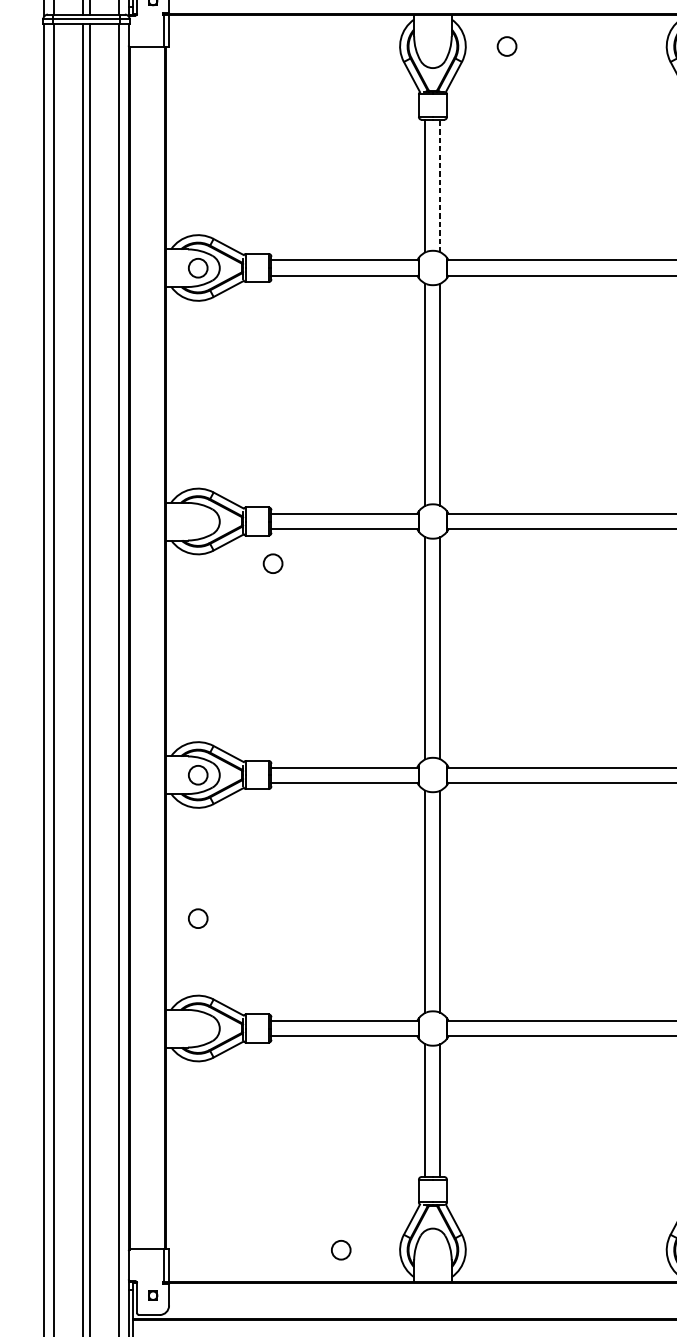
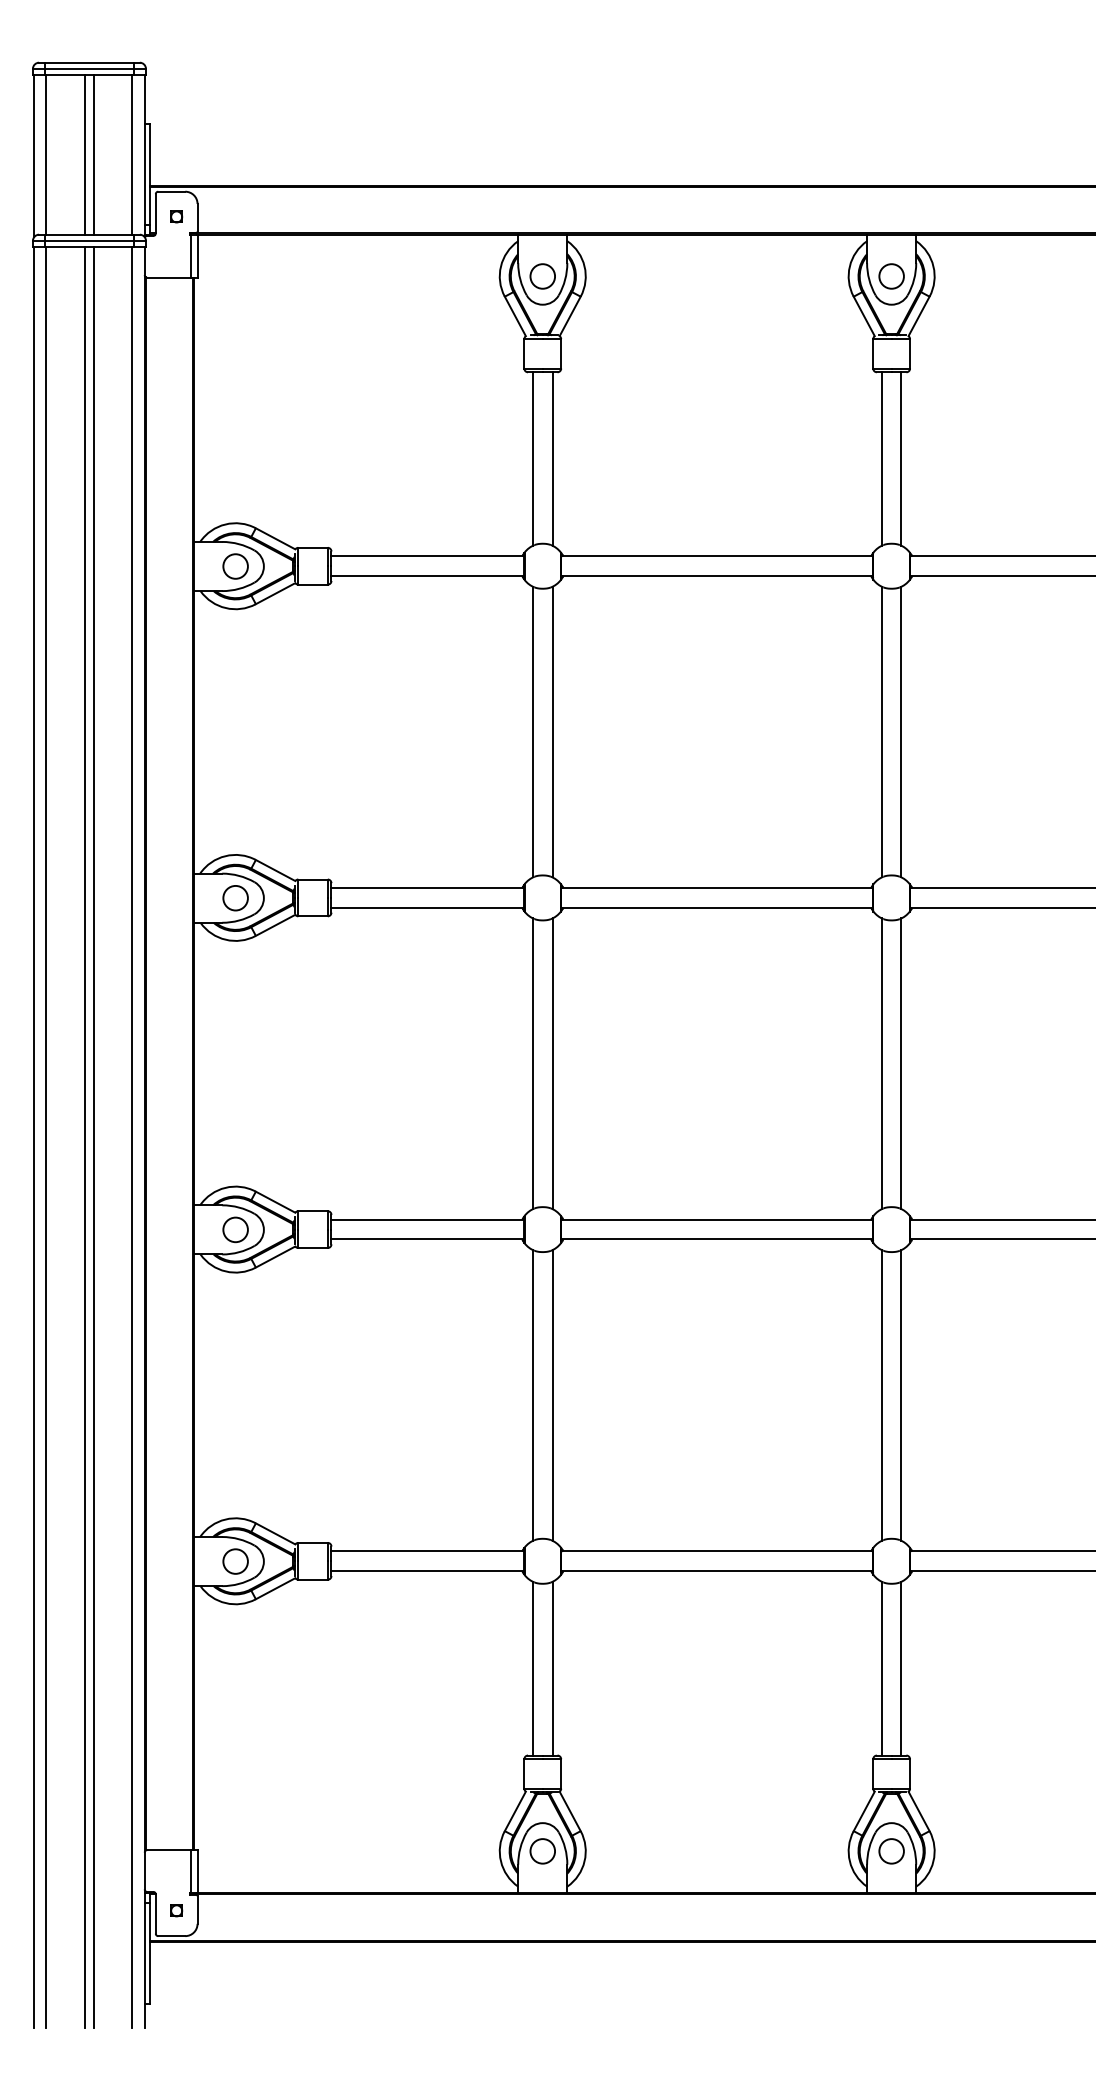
circle: (506, 46) -> (542, 276), moved
line: (440, 186) -> (552, 459), dashed -> solid
circle: (272, 563) -> (235, 898), moved
circle: (198, 918) -> (235, 1561), moved
circle: (341, 1250) -> (542, 1851), moved

